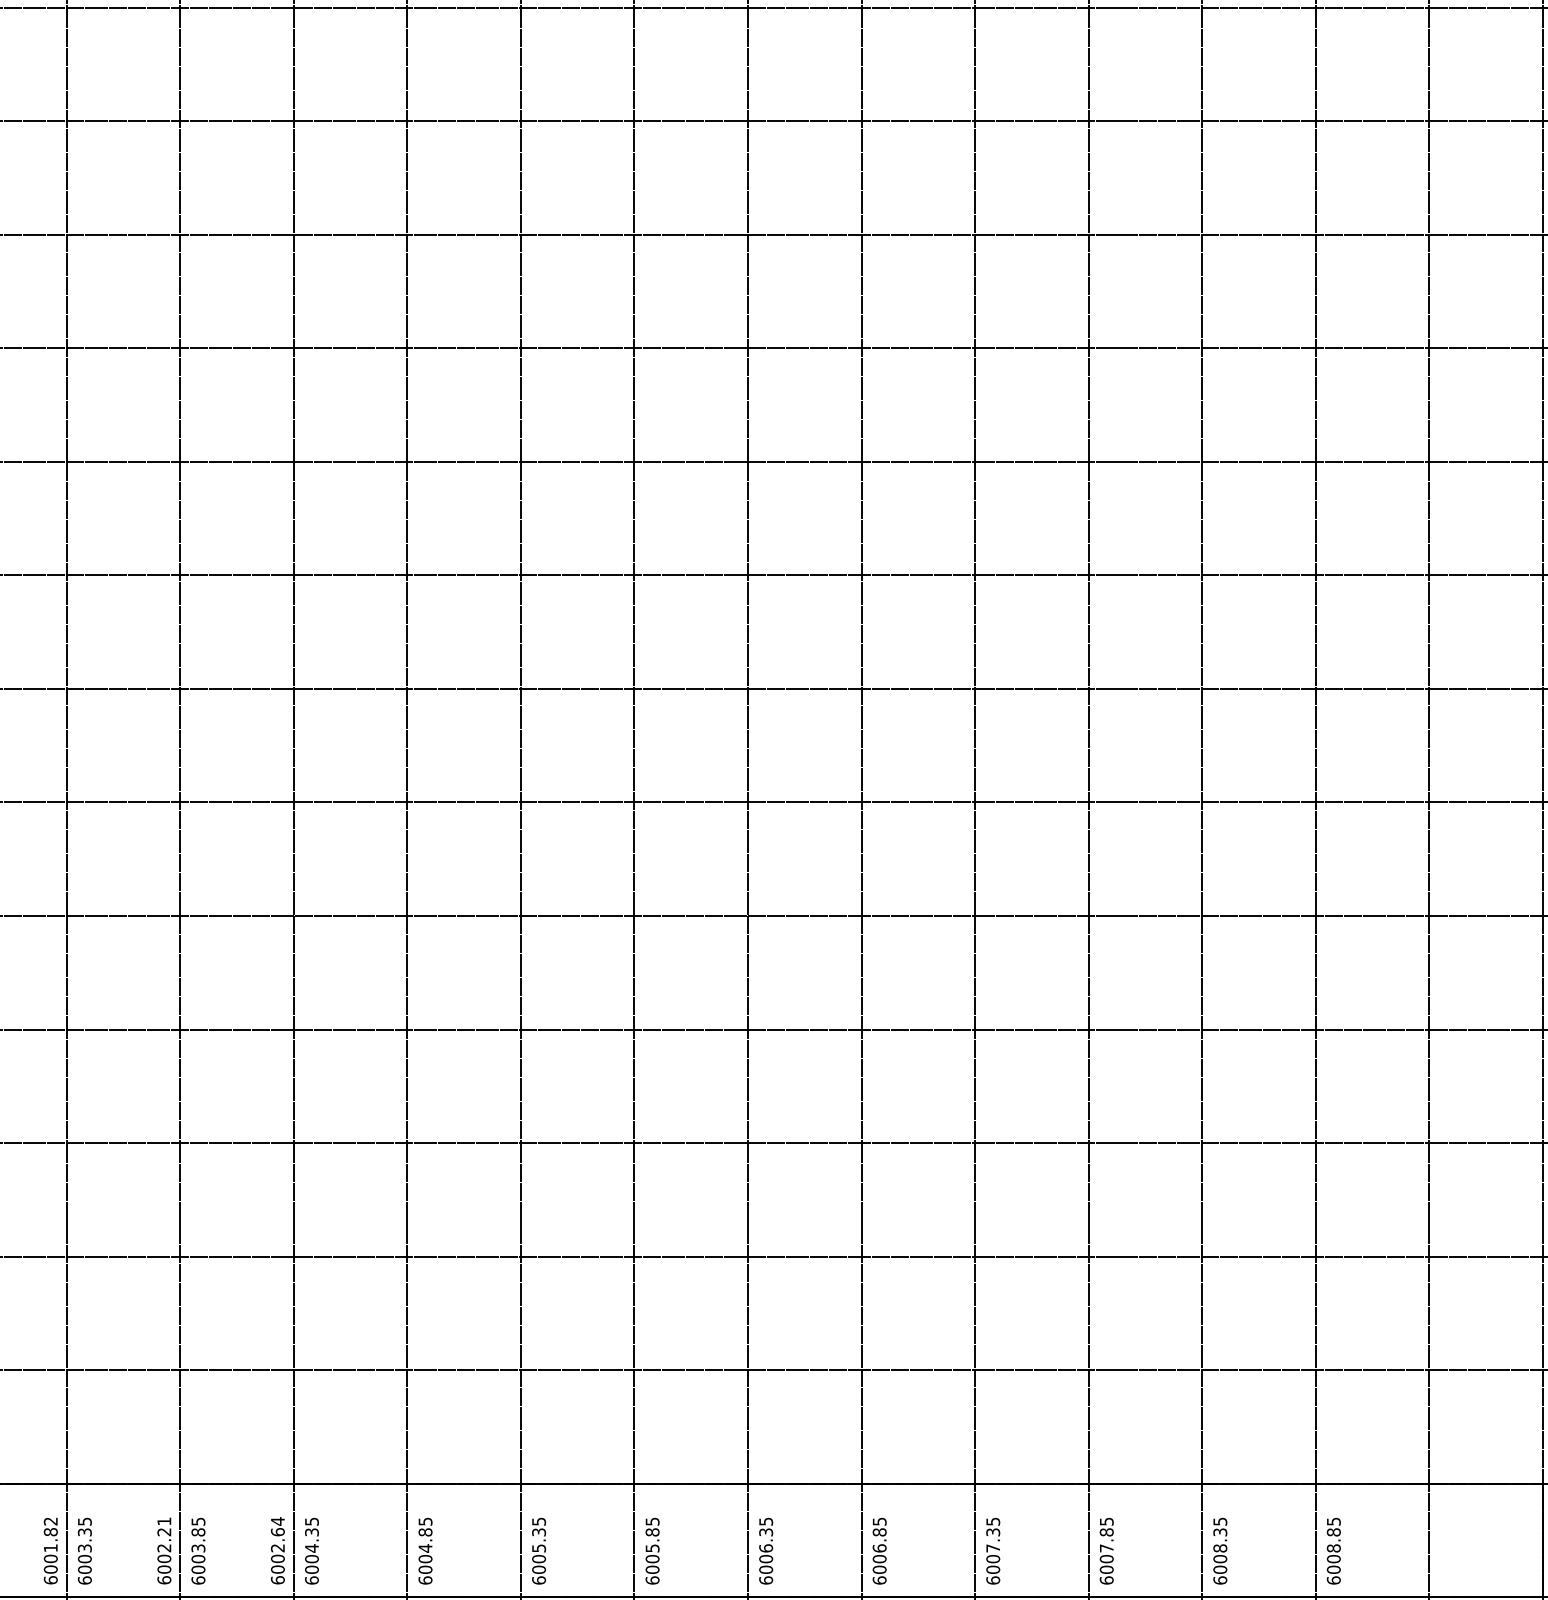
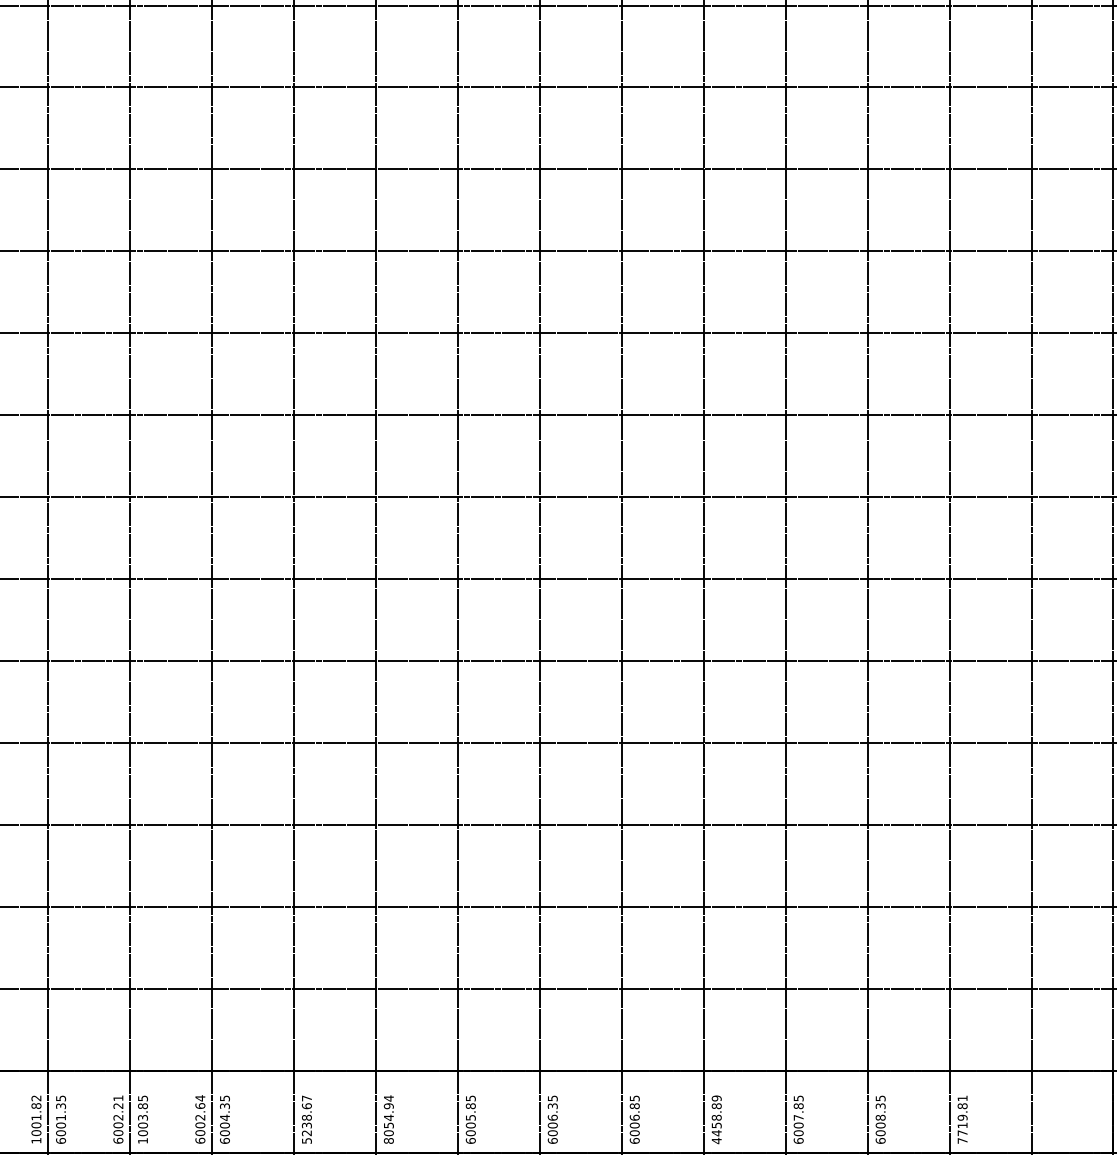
text: (84, 1548) -> (60, 1117), 6003.35 -> 6001.35
text: (425, 1550) -> (306, 1119), 6004.85 -> 5238.67
text: (539, 1550) -> (389, 1119), 6005.35 -> 8054.94
text: (993, 1550) -> (716, 1119), 6007.35 -> 4458.89
text: (1333, 1550) -> (962, 1119), 6008.85 -> 7719.81
text: (50, 1580) -> (36, 1140), 6001.82 -> 1001.82
text: (198, 1580) -> (143, 1140), 6003.85 -> 1003.85

